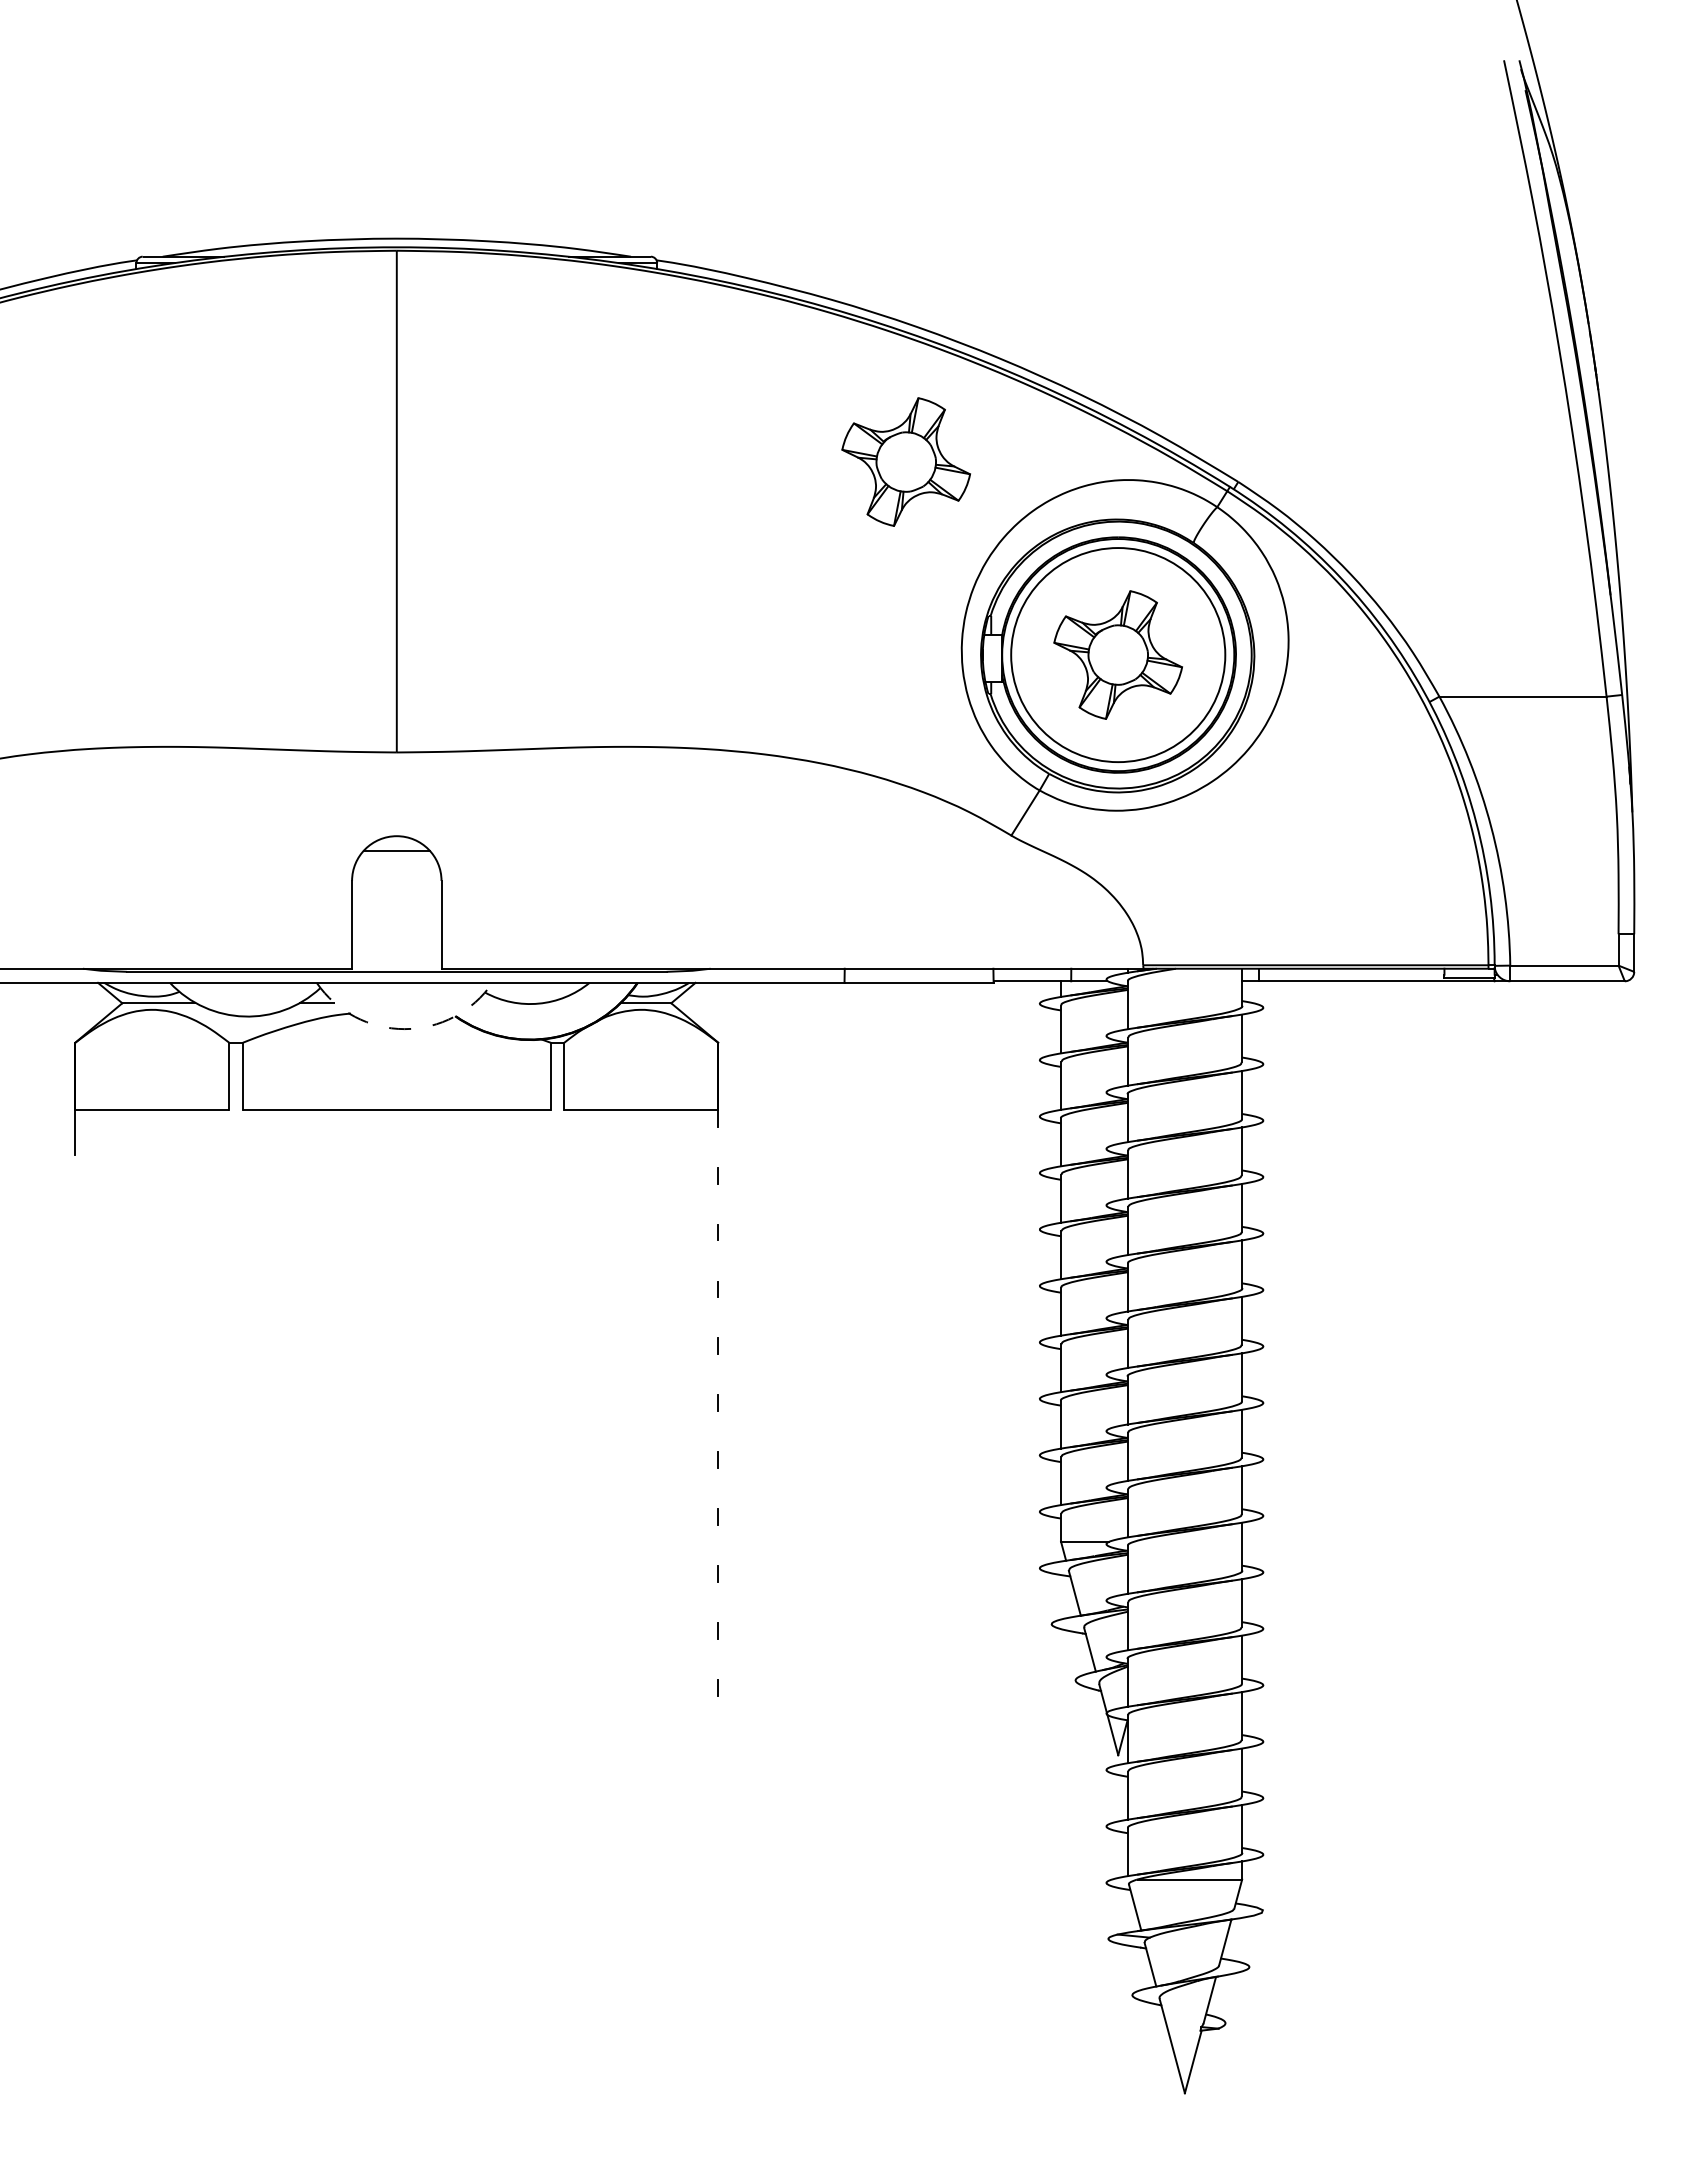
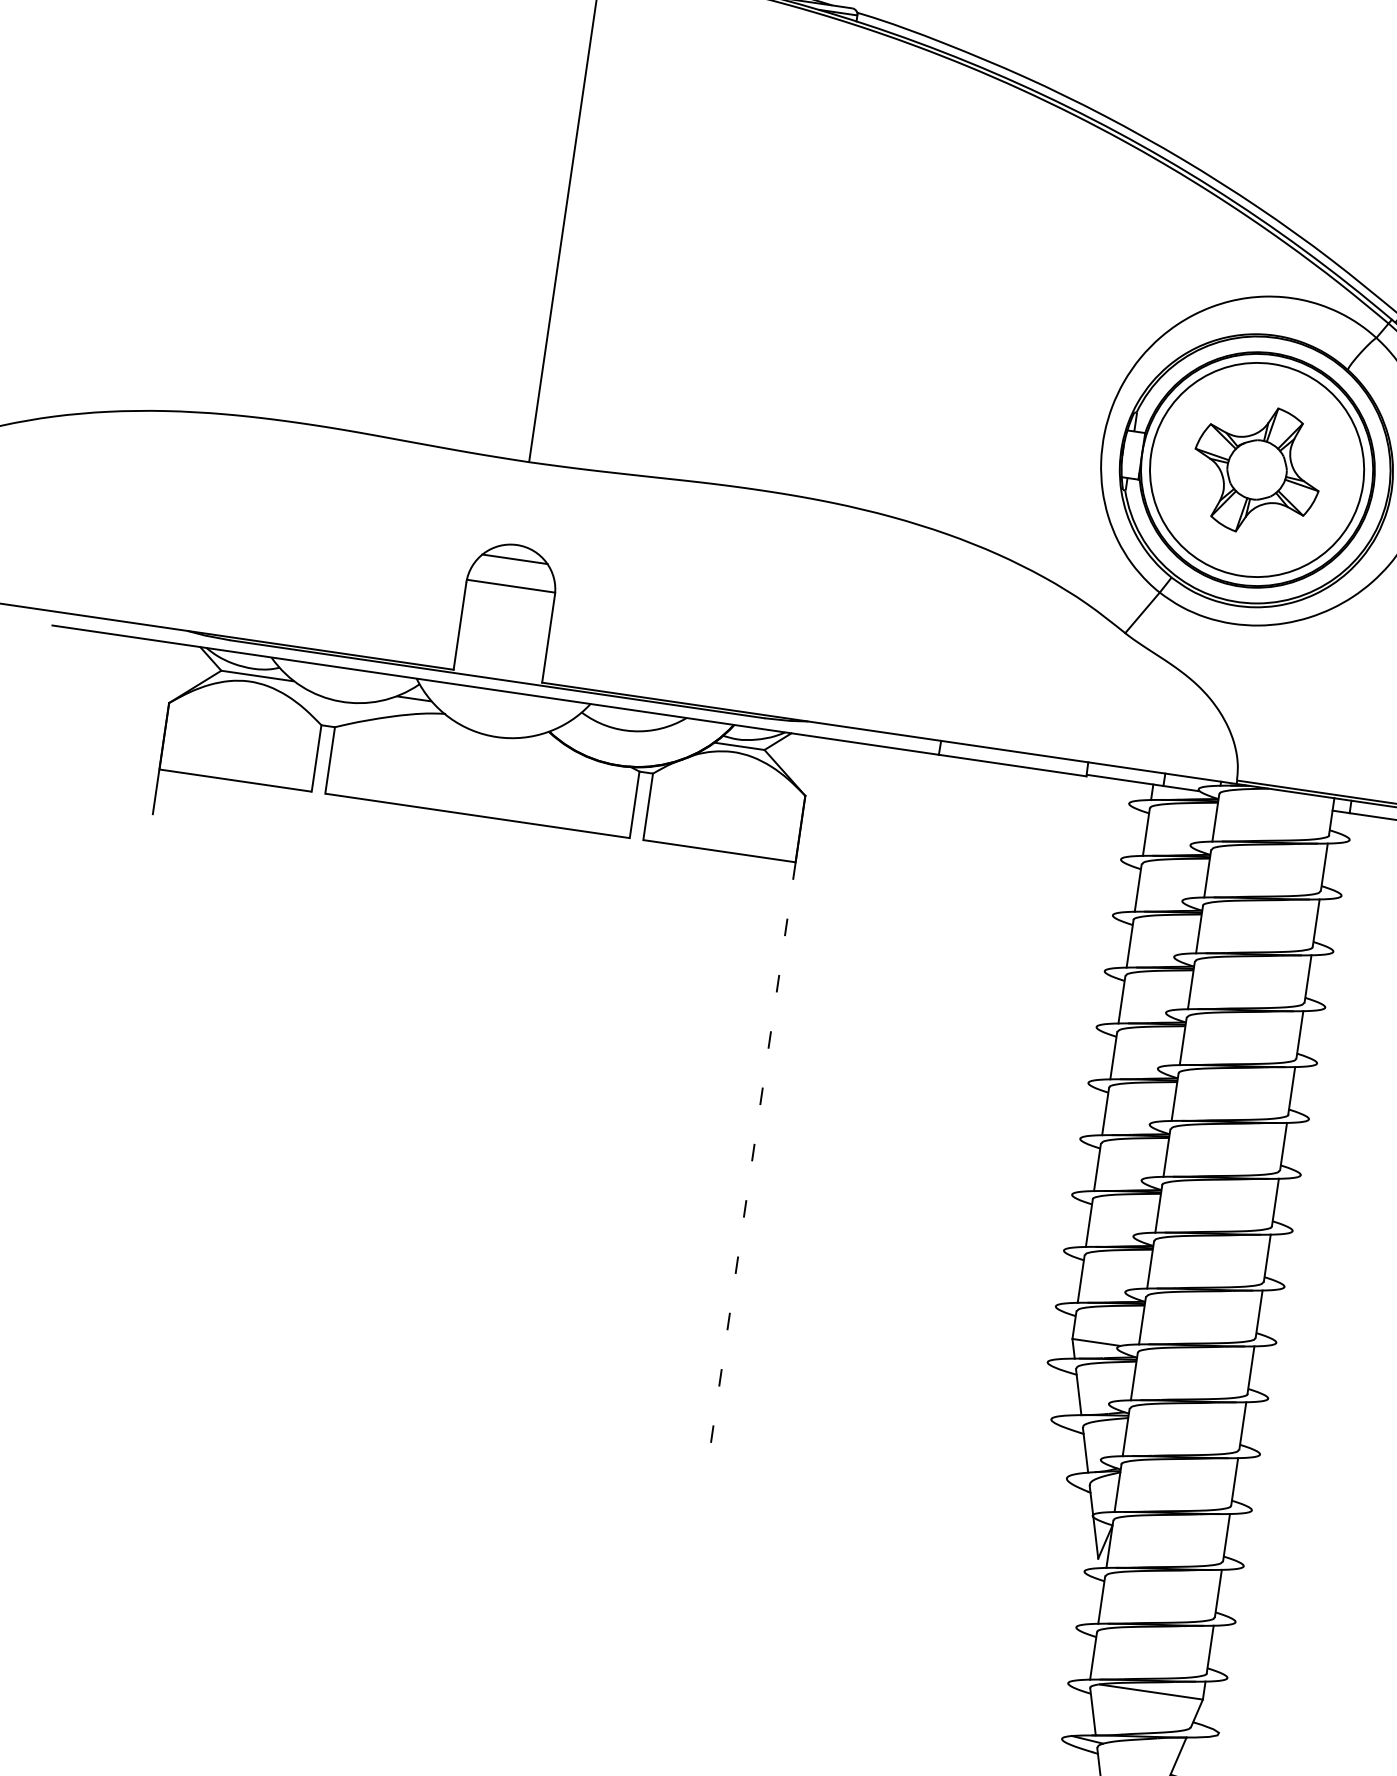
part: (905, 461) -> (1074, 247), removed
line: (396, 877) -> (510, 585), added
arc: (404, 1029) -> (496, 737), dashed -> solid

